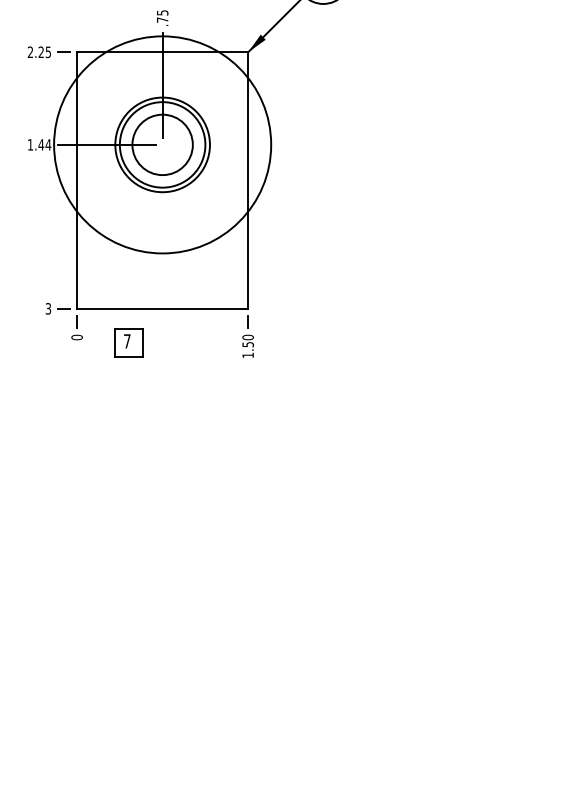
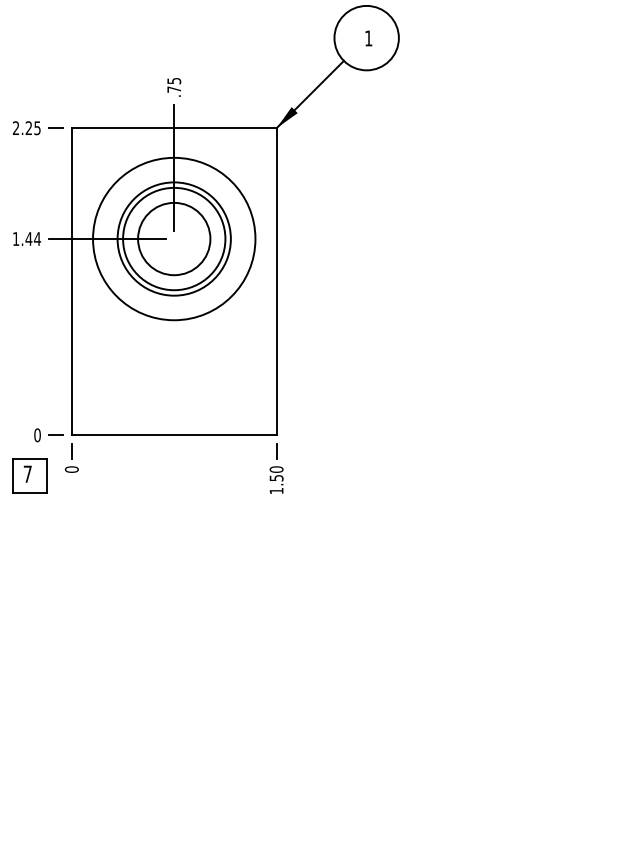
circle: (162, 144) -> (174, 238), size x0.62
text: (48, 308) -> (37, 434), 3 -> 0
part: (128, 342) -> (29, 475), moved

